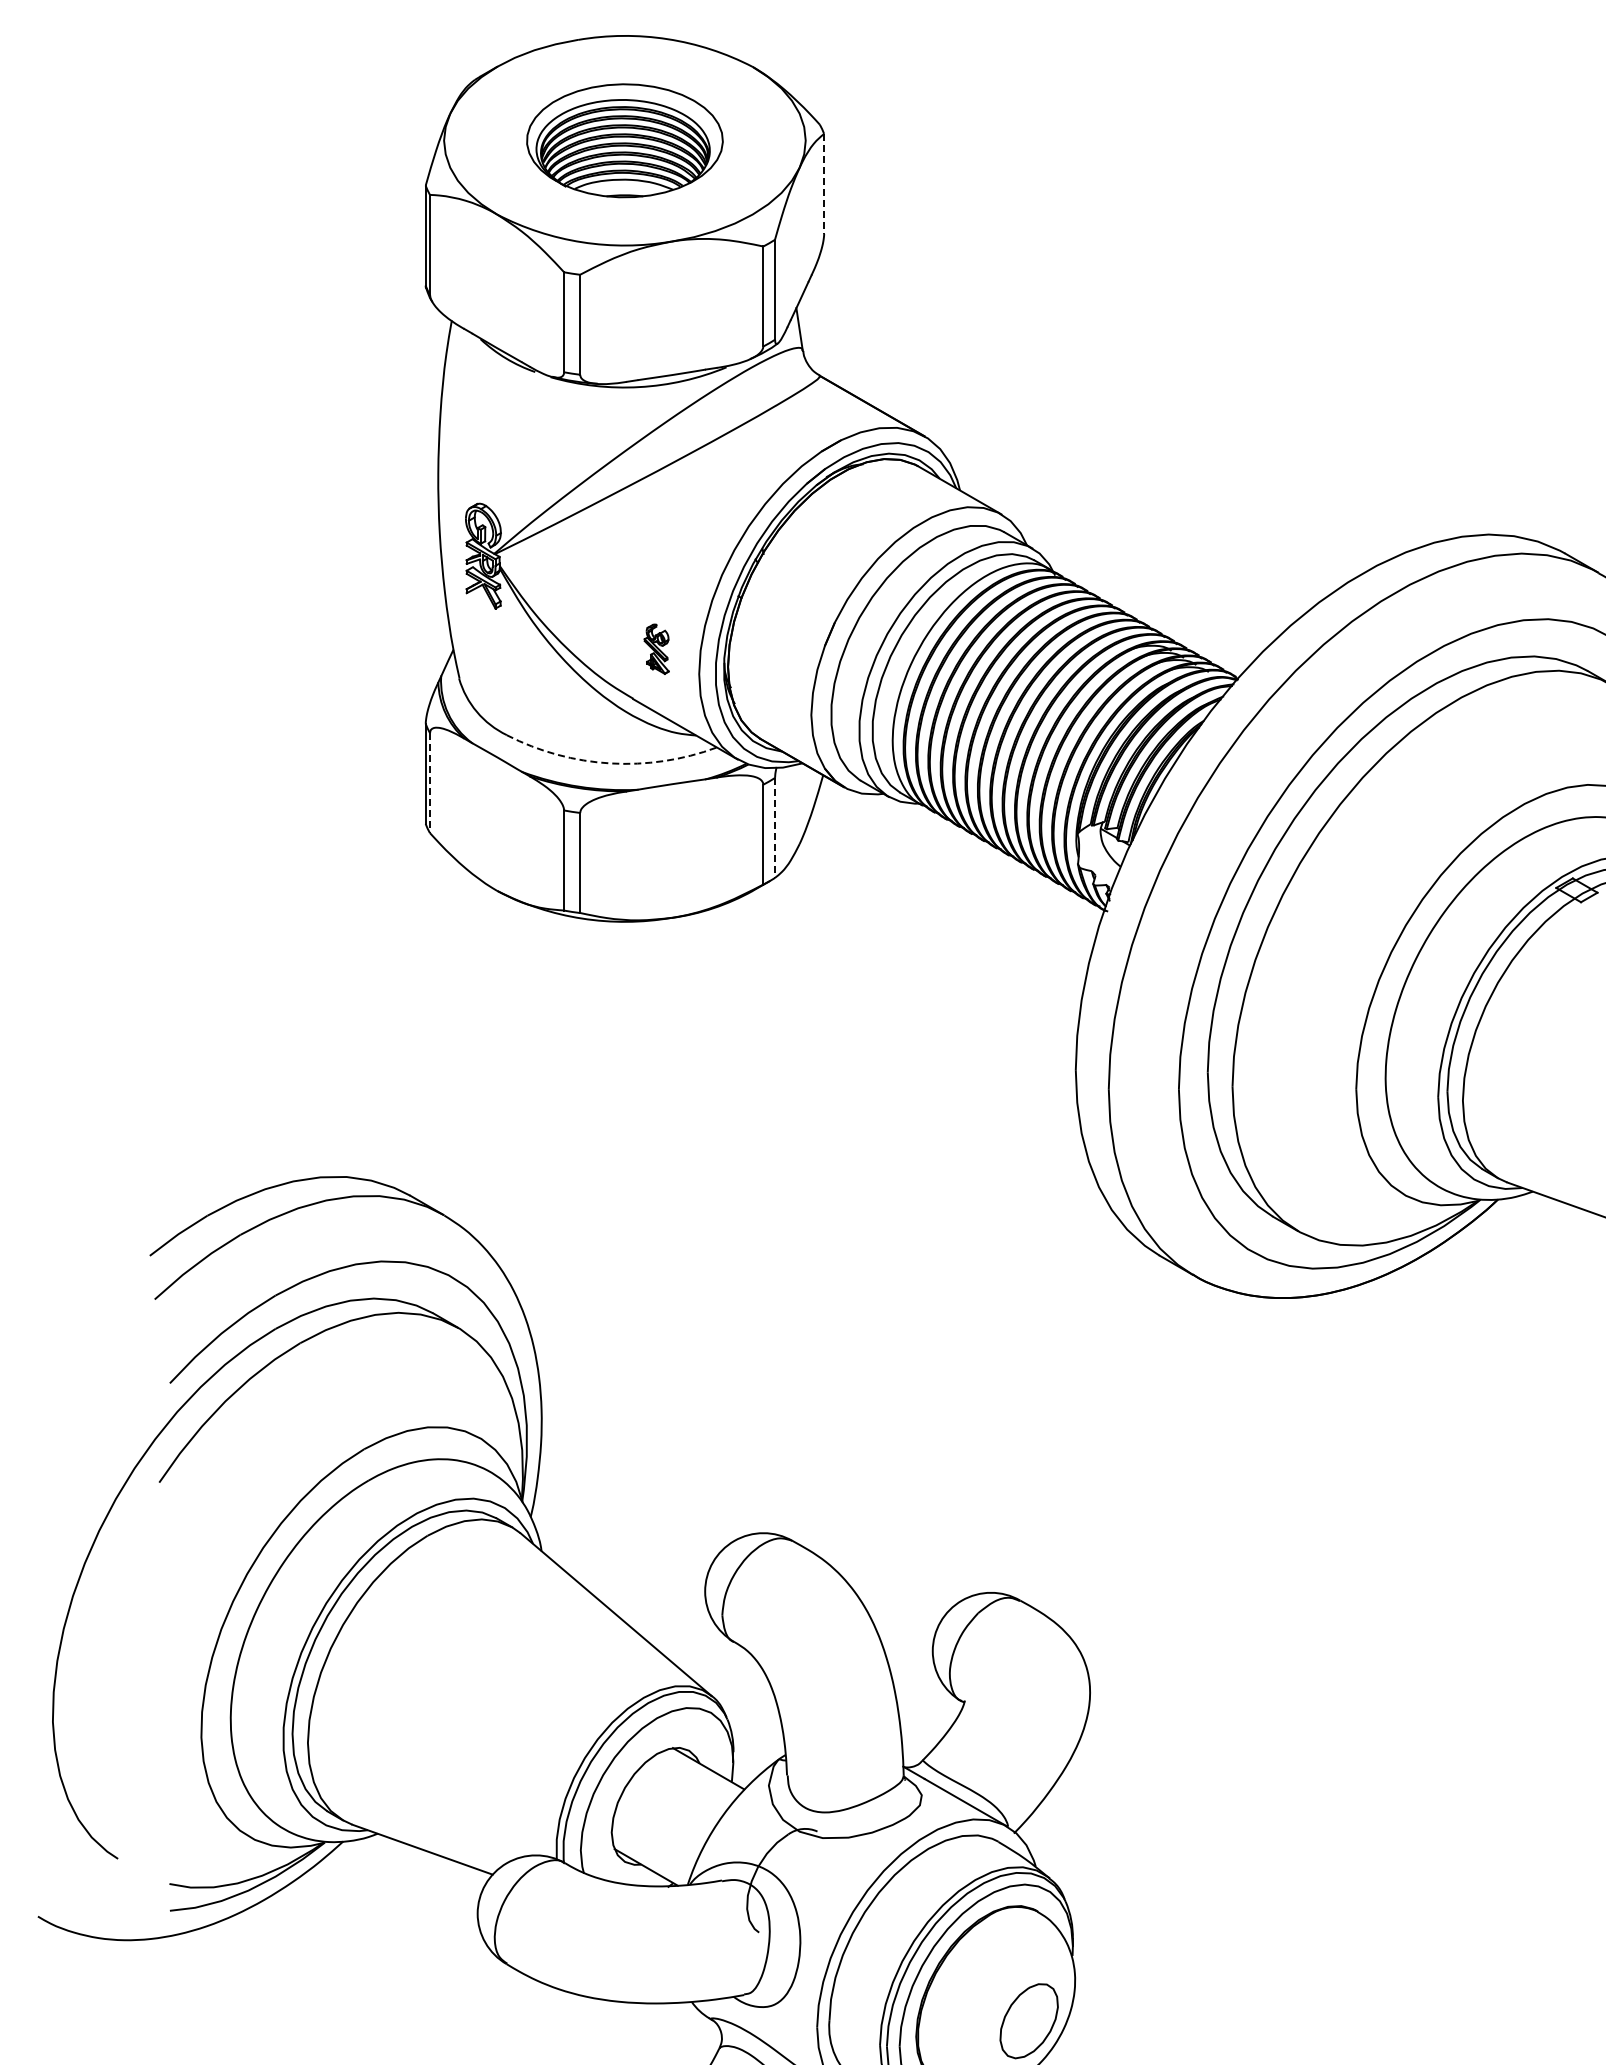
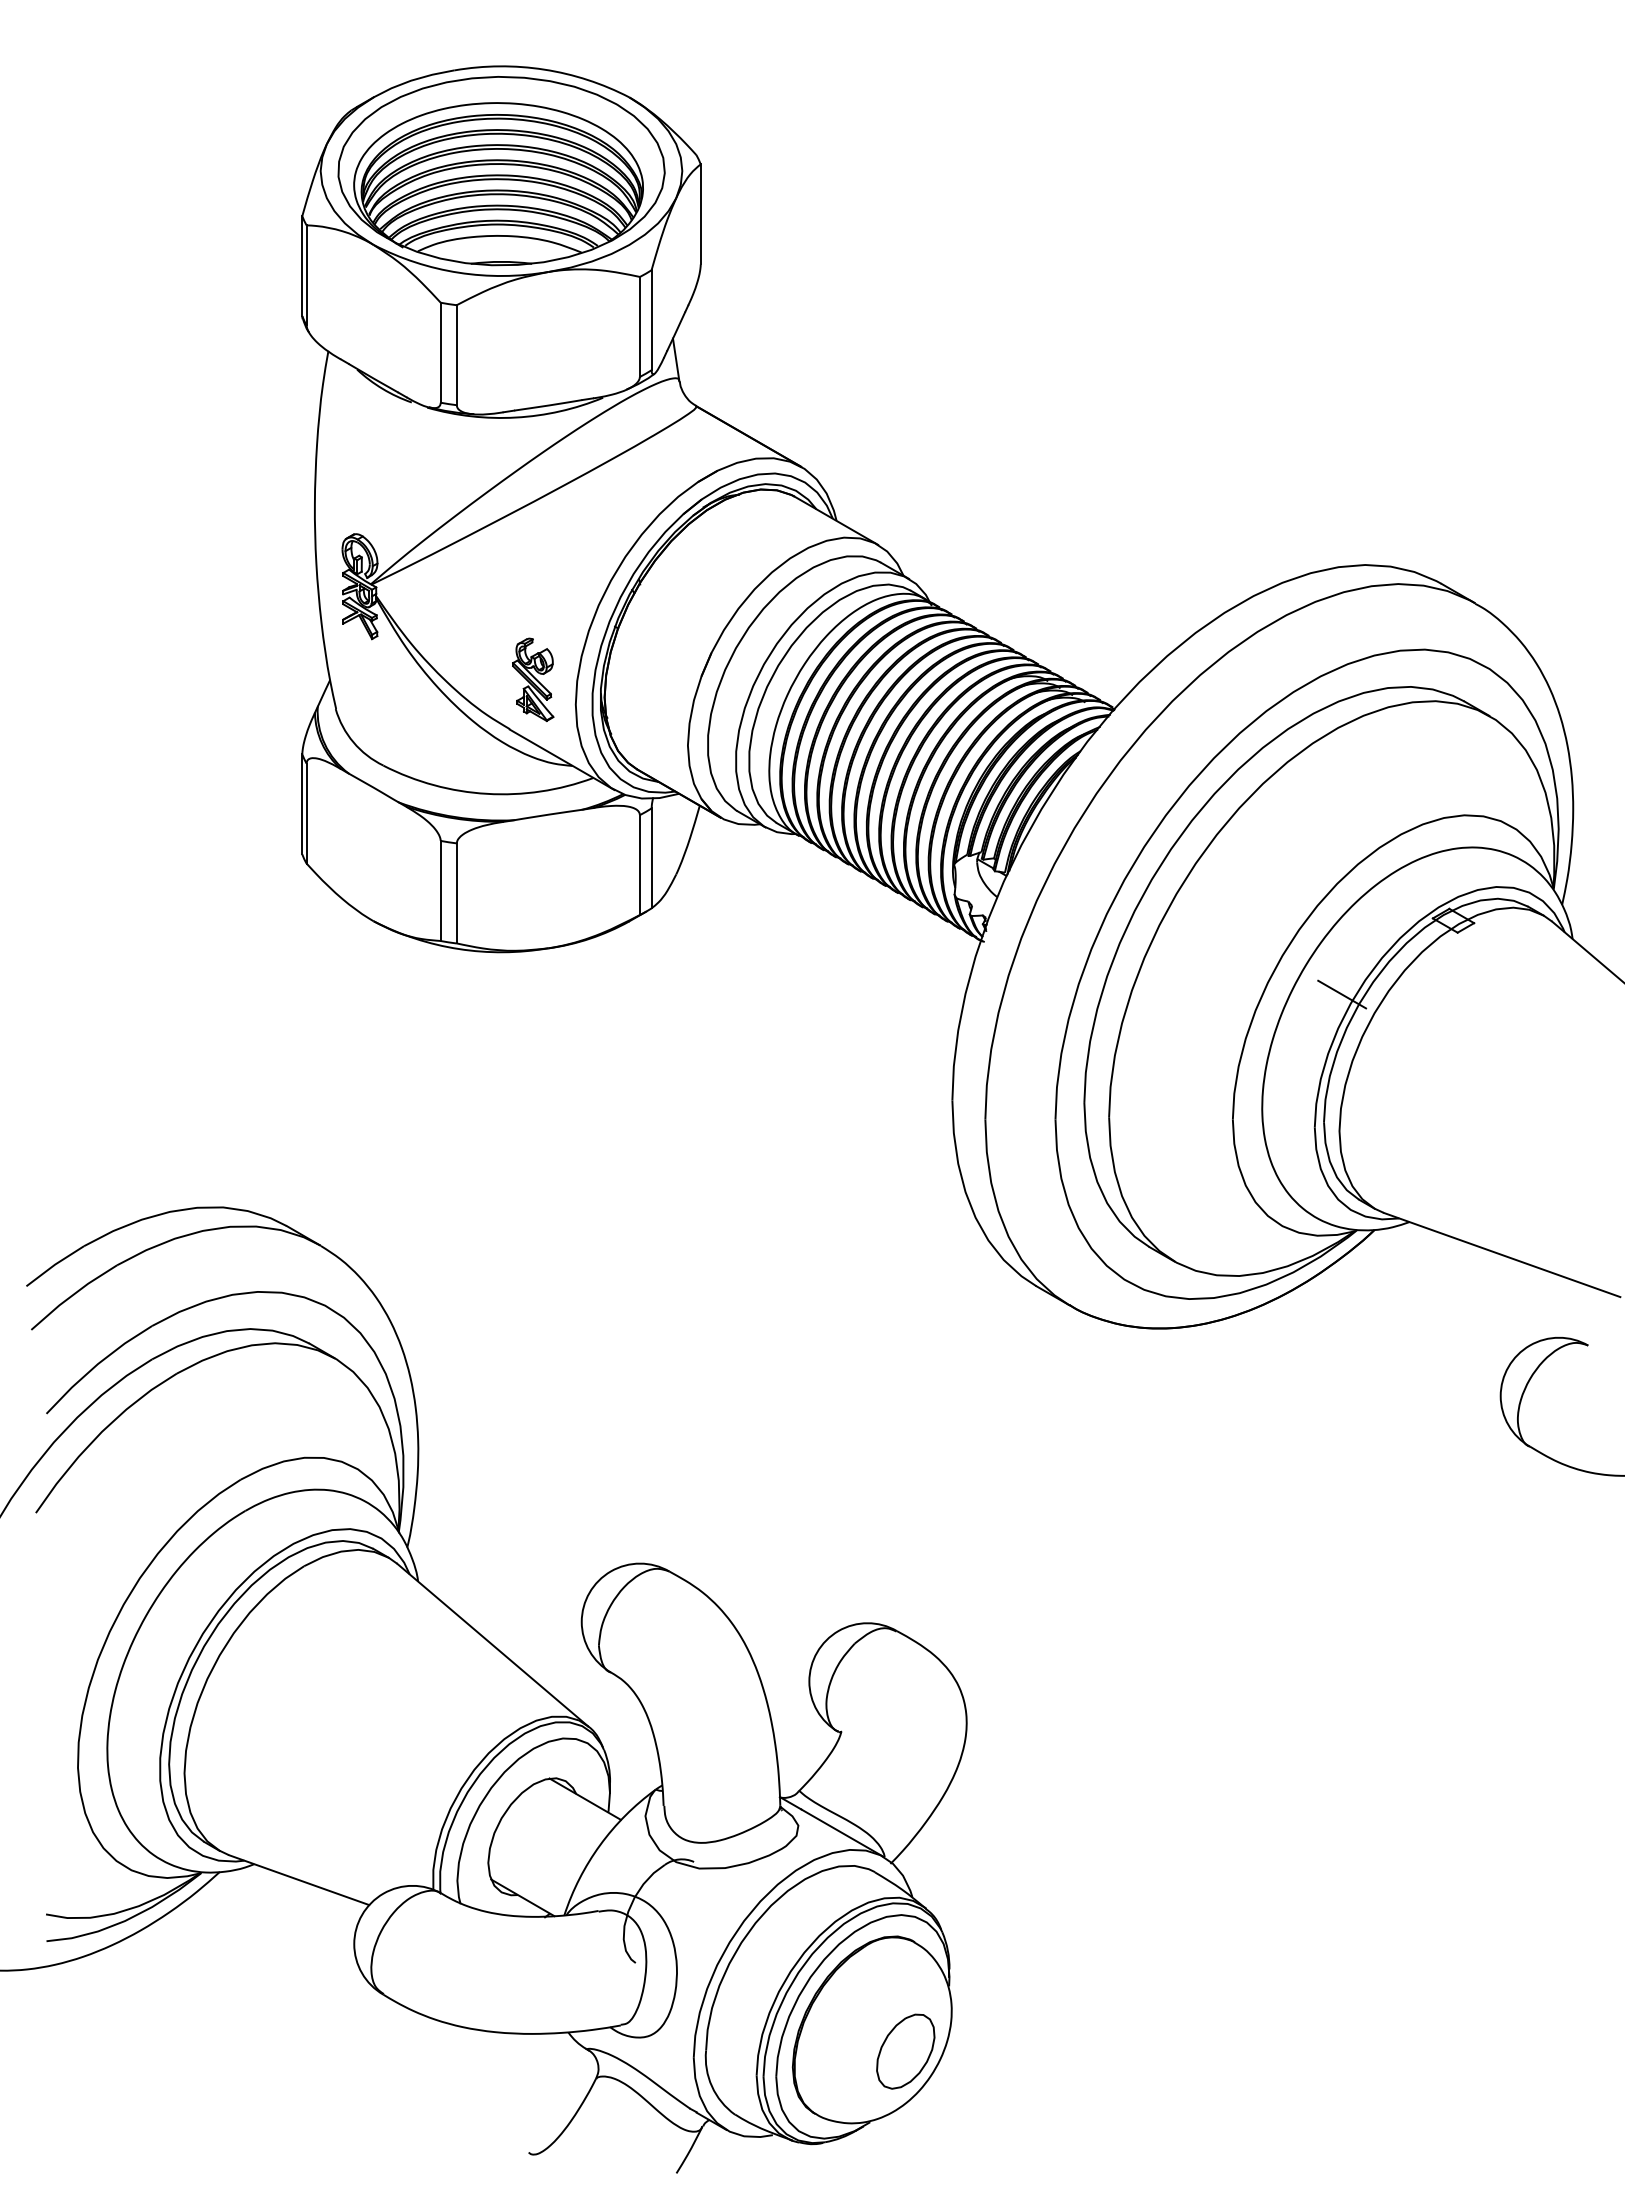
part: (624, 141) -> (501, 171), size x1.67
line: (823, 184) -> (700, 214), dashed -> solid
part: (656, 649) -> (533, 679), size x1.67
arc: (610, 763) -> (487, 793), dashed -> solid
line: (429, 784) -> (306, 814), dashed -> solid
line: (774, 828) -> (651, 858), dashed -> solid
line: (1464, 964) -> (1341, 994), added

